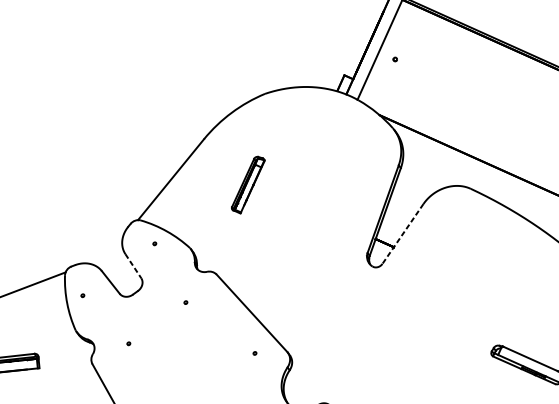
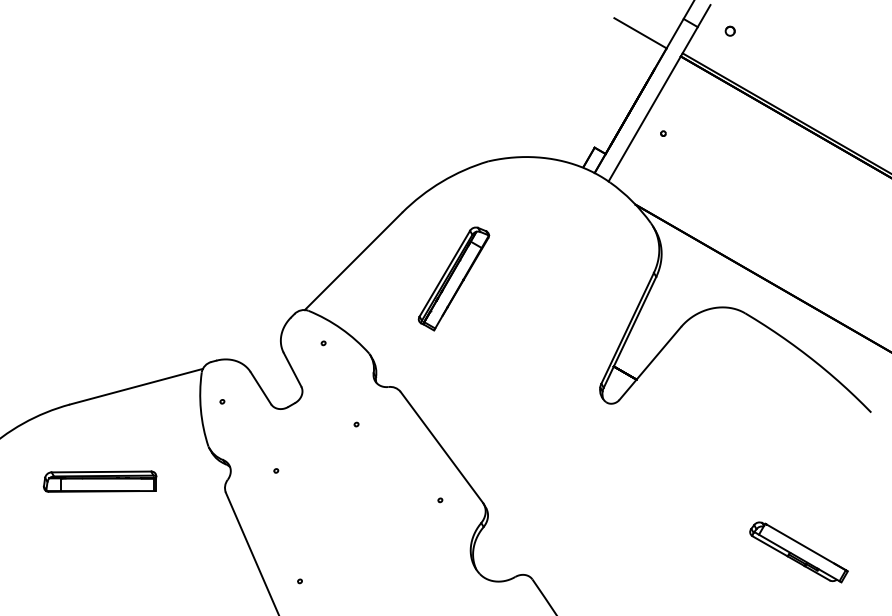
part: (247, 184) -> (453, 278), size x1.43
line: (403, 233) -> (650, 363), dashed -> solid
line: (133, 266) -> (292, 370), dashed -> solid

